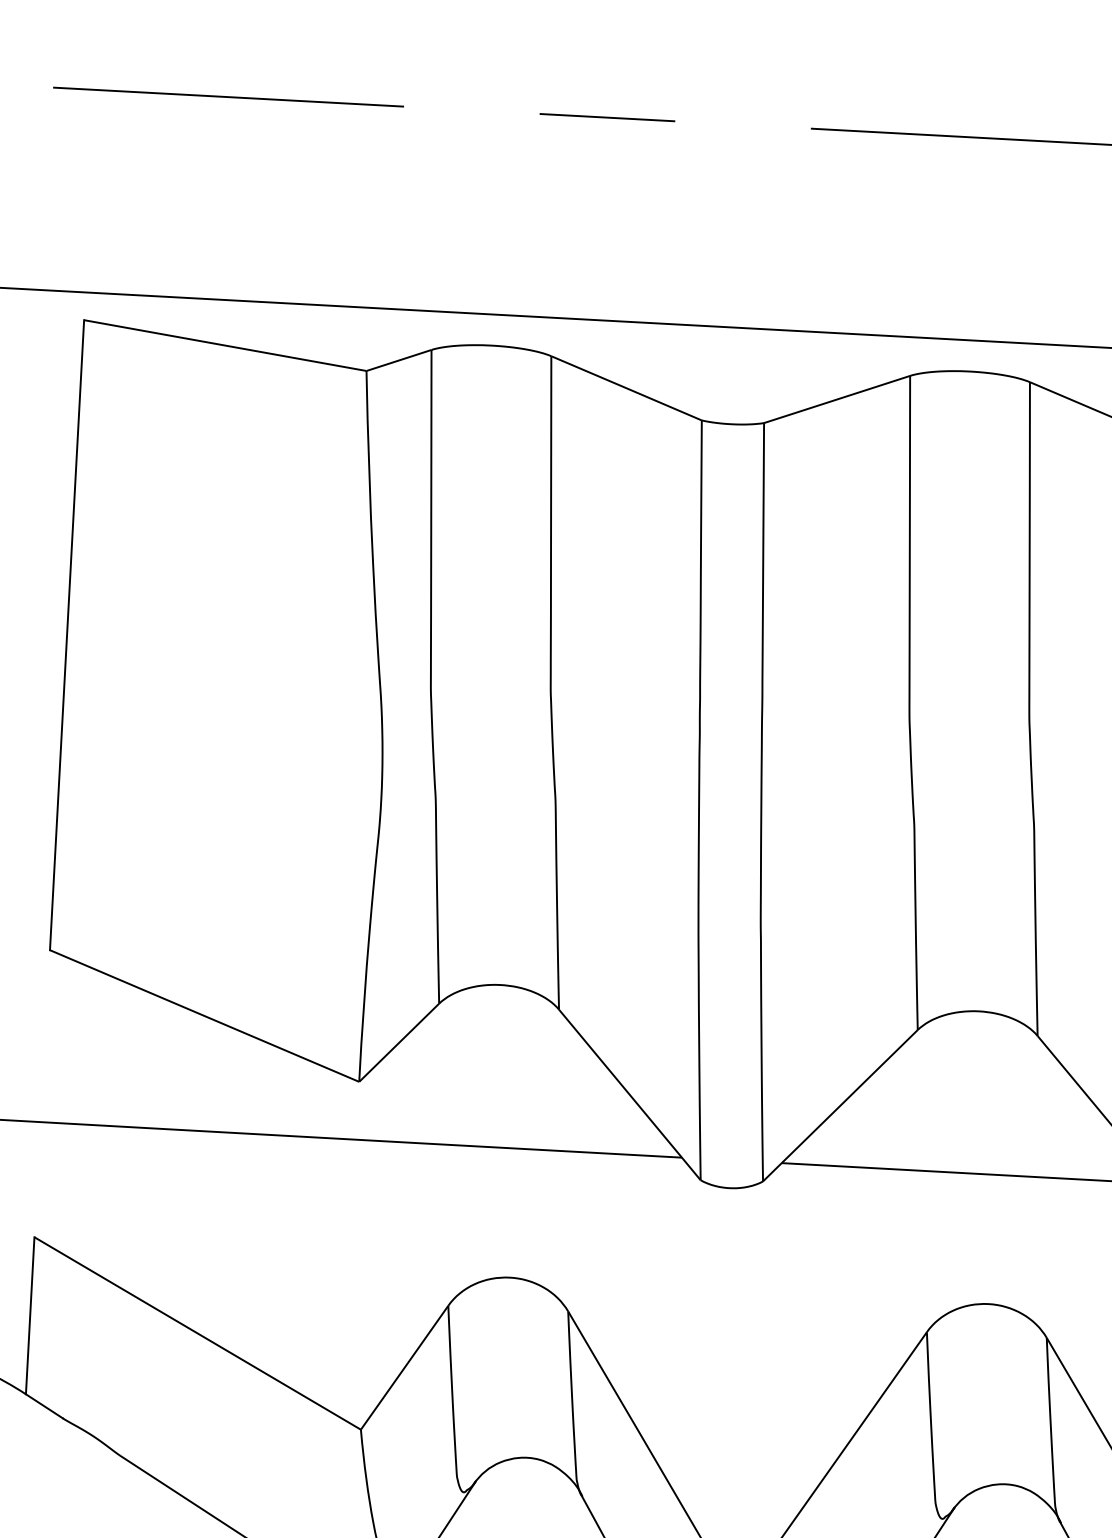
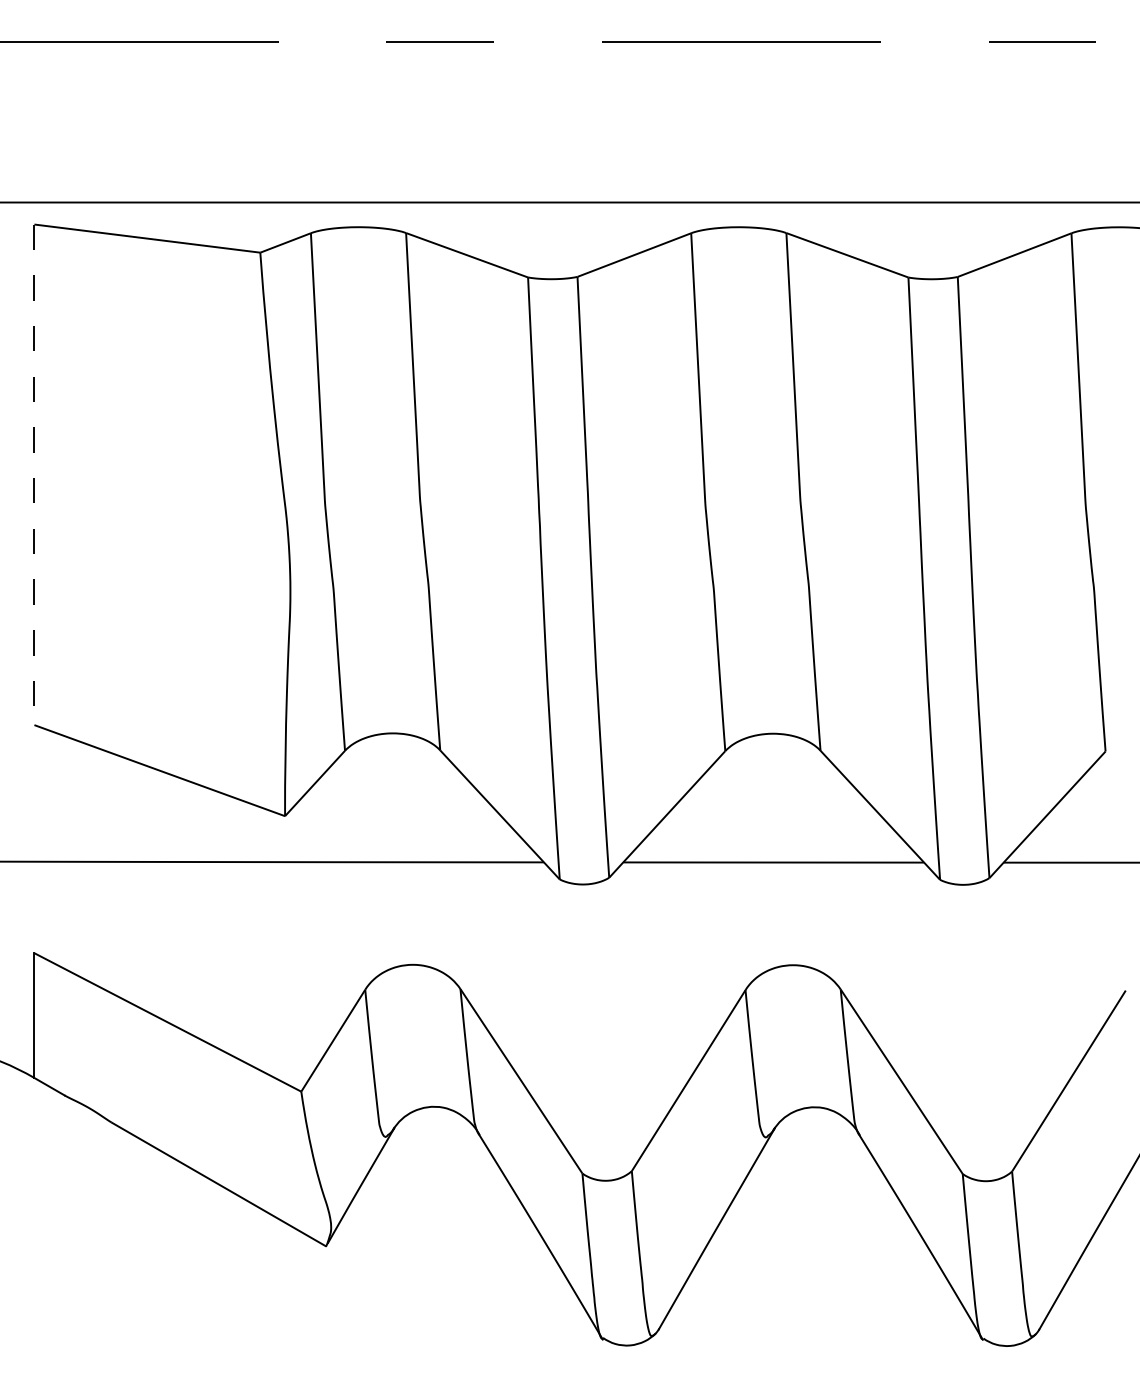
line: (67, 636) -> (34, 475), solid -> dashed

